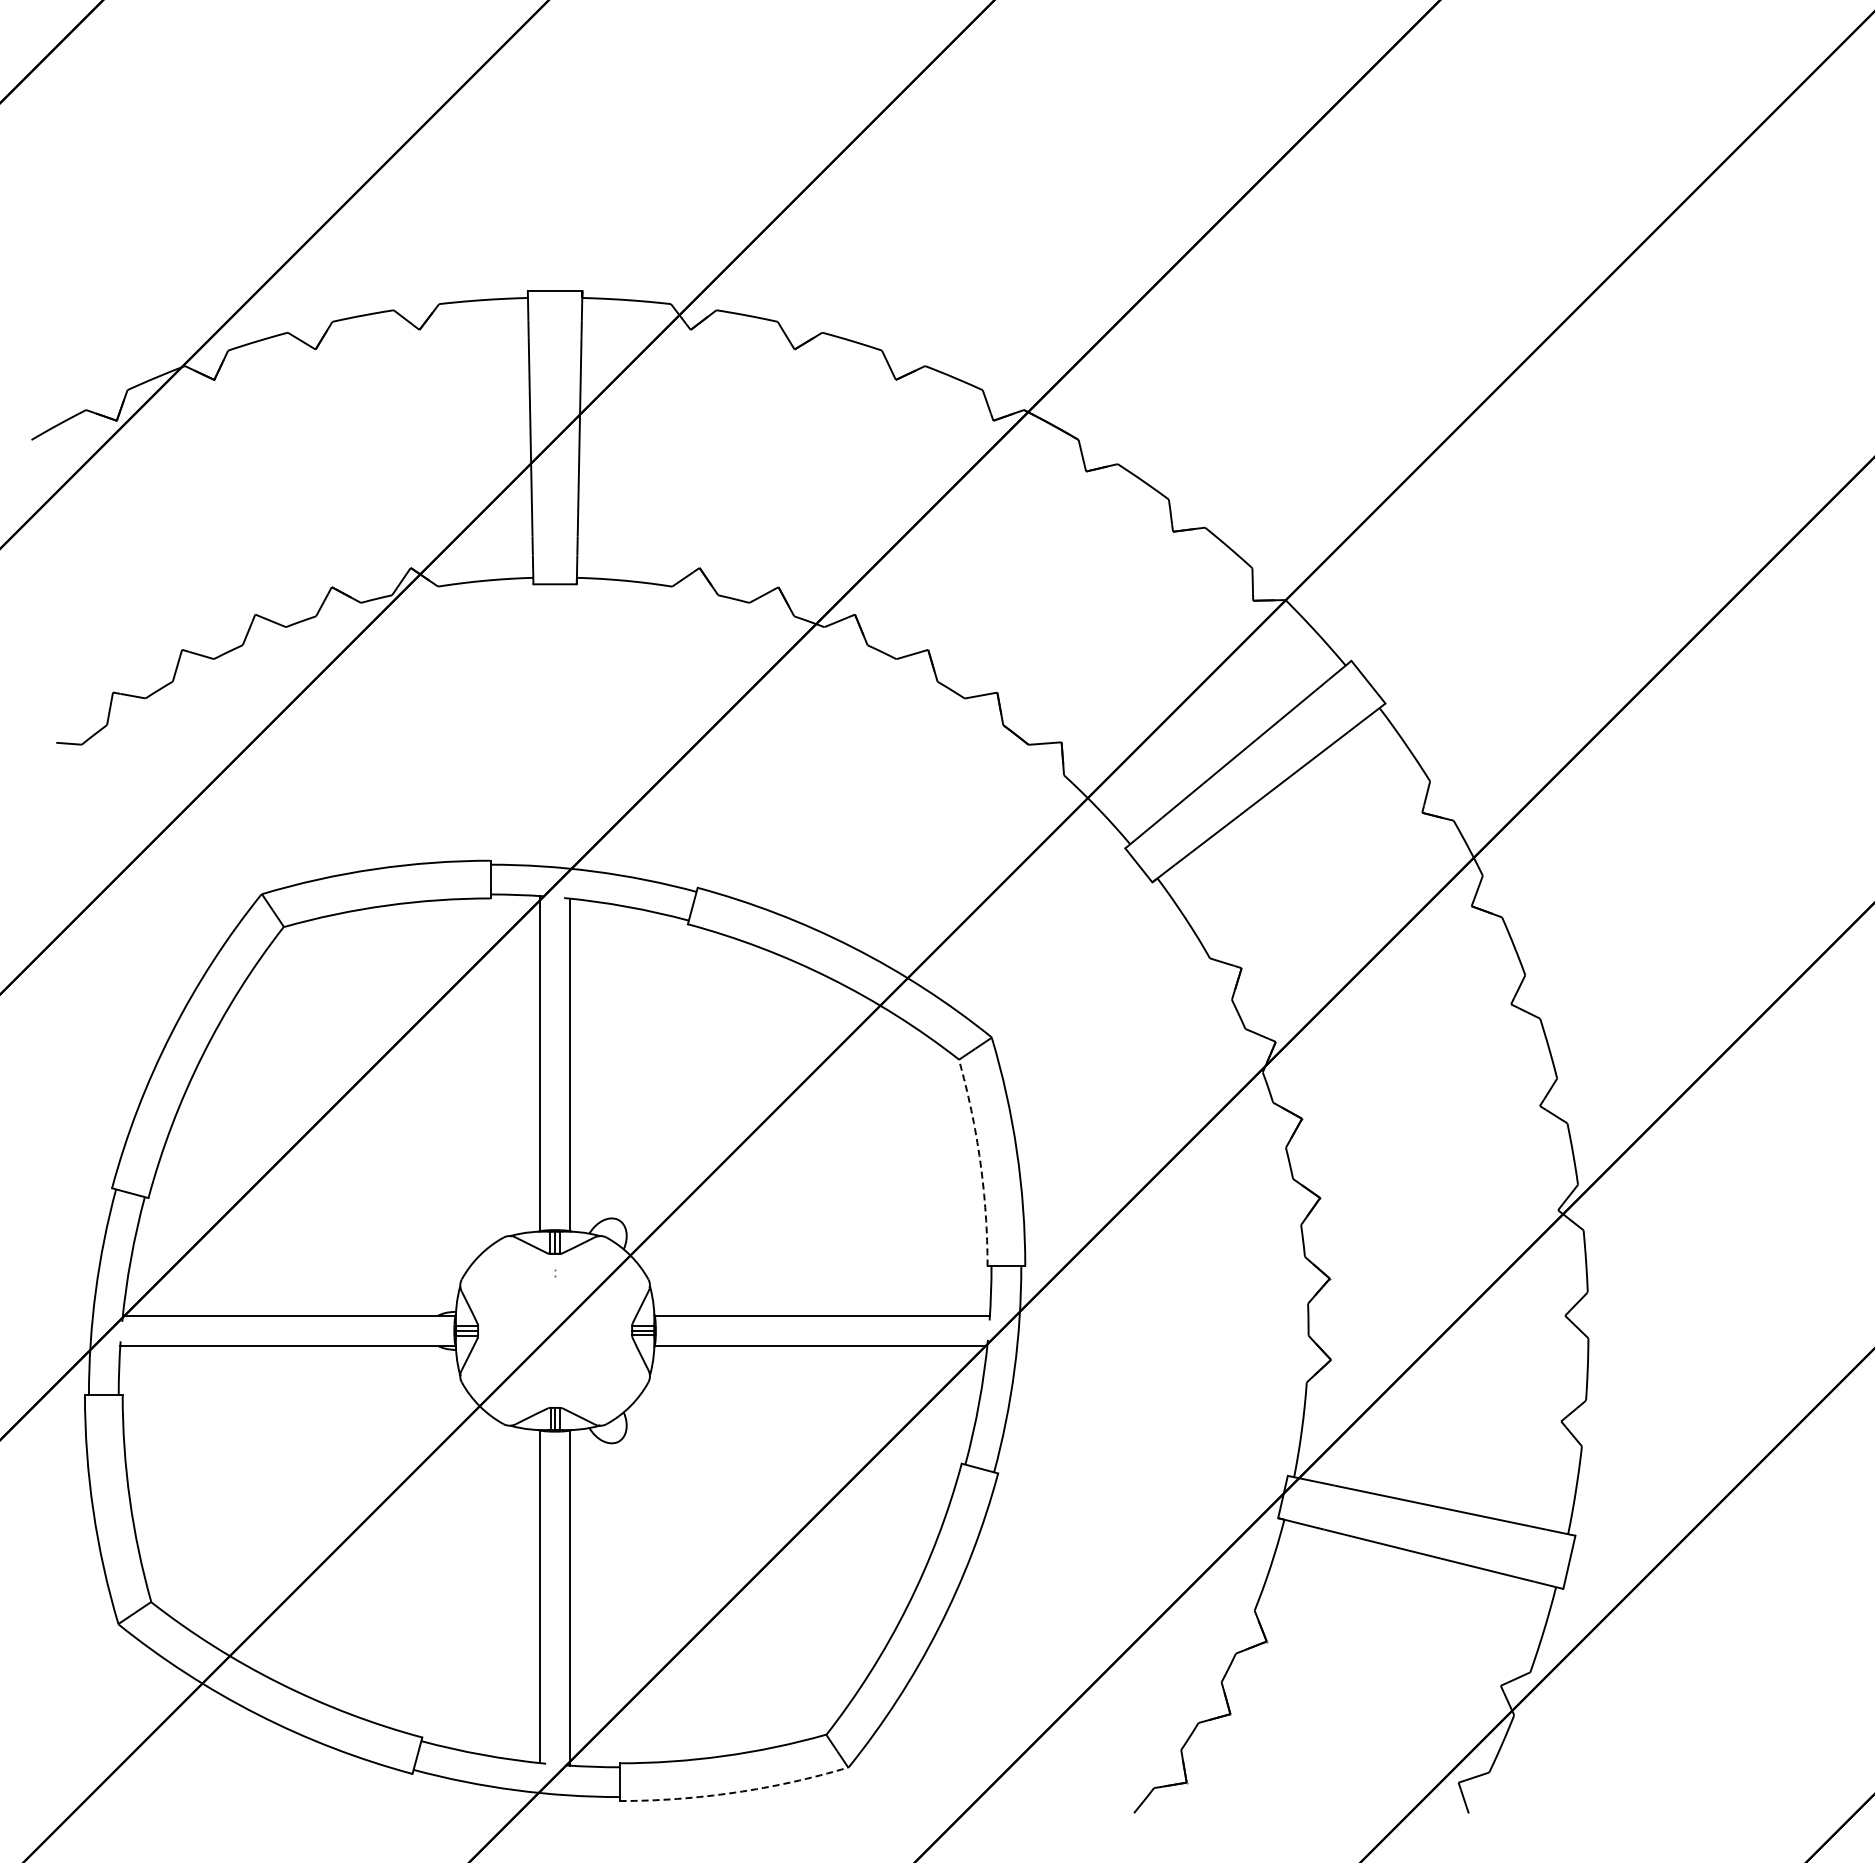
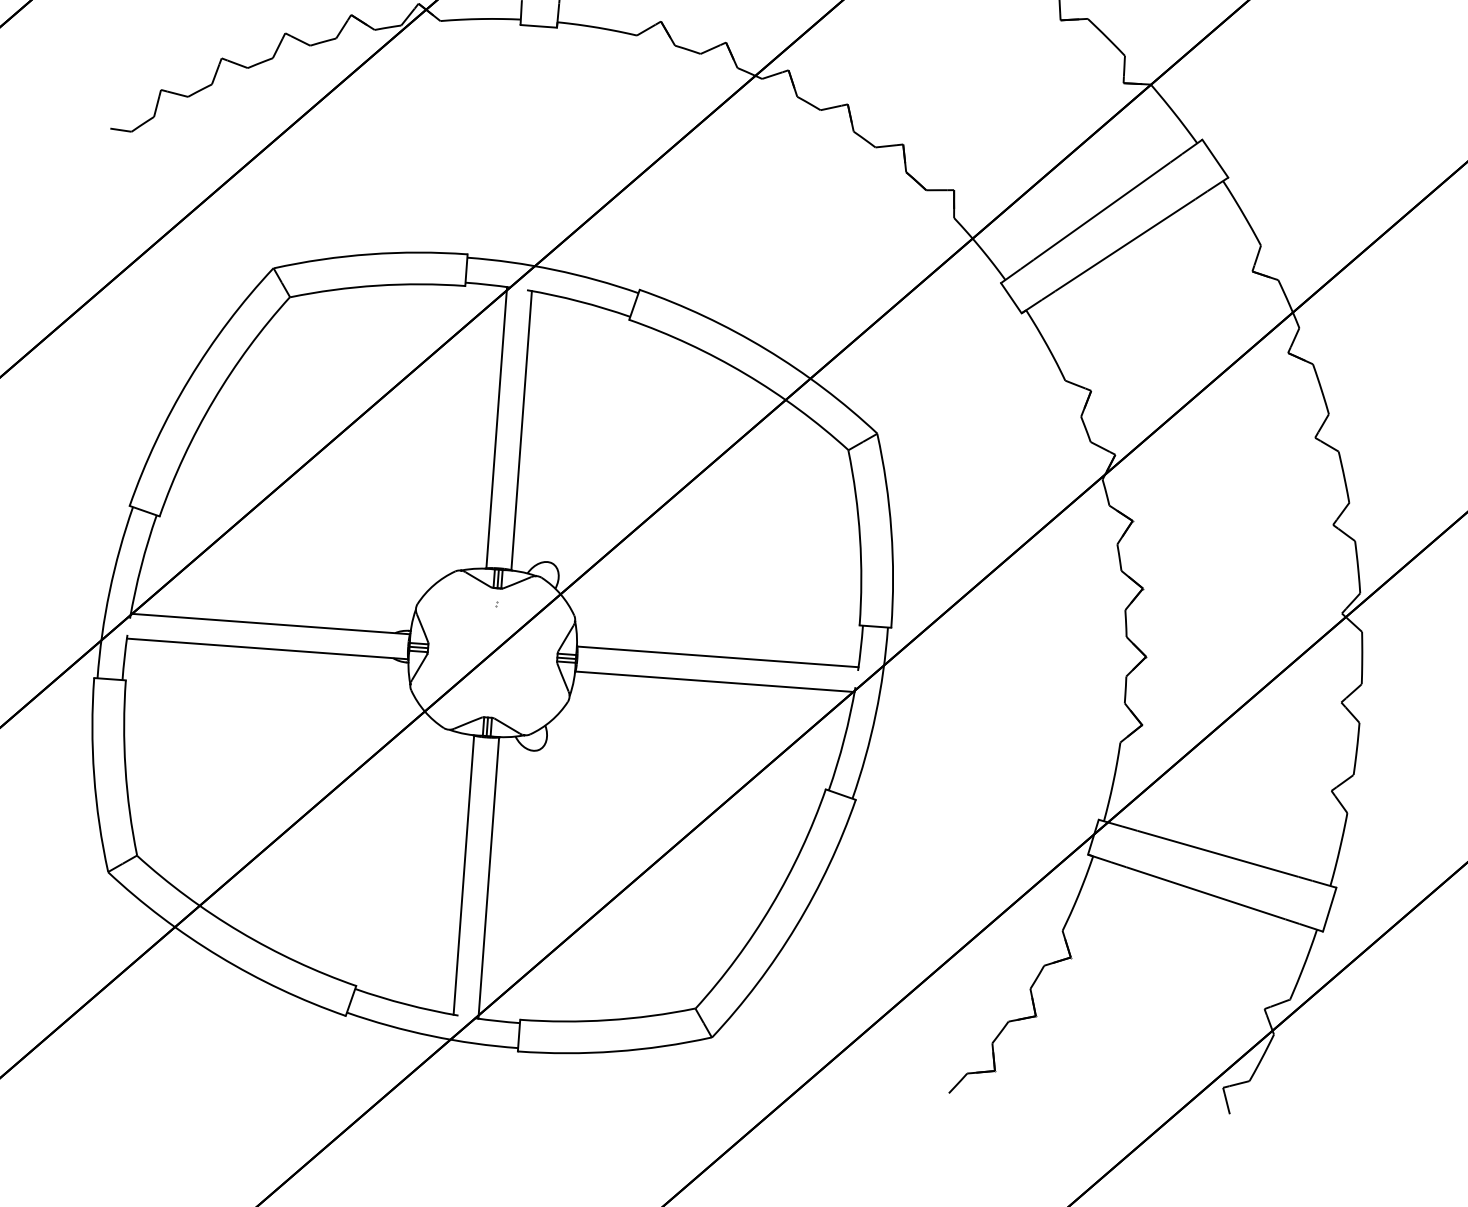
arc: (980, 1162) -> (860, 537), dashed -> solid
arc: (735, 1792) -> (615, 1051), dashed -> solid

